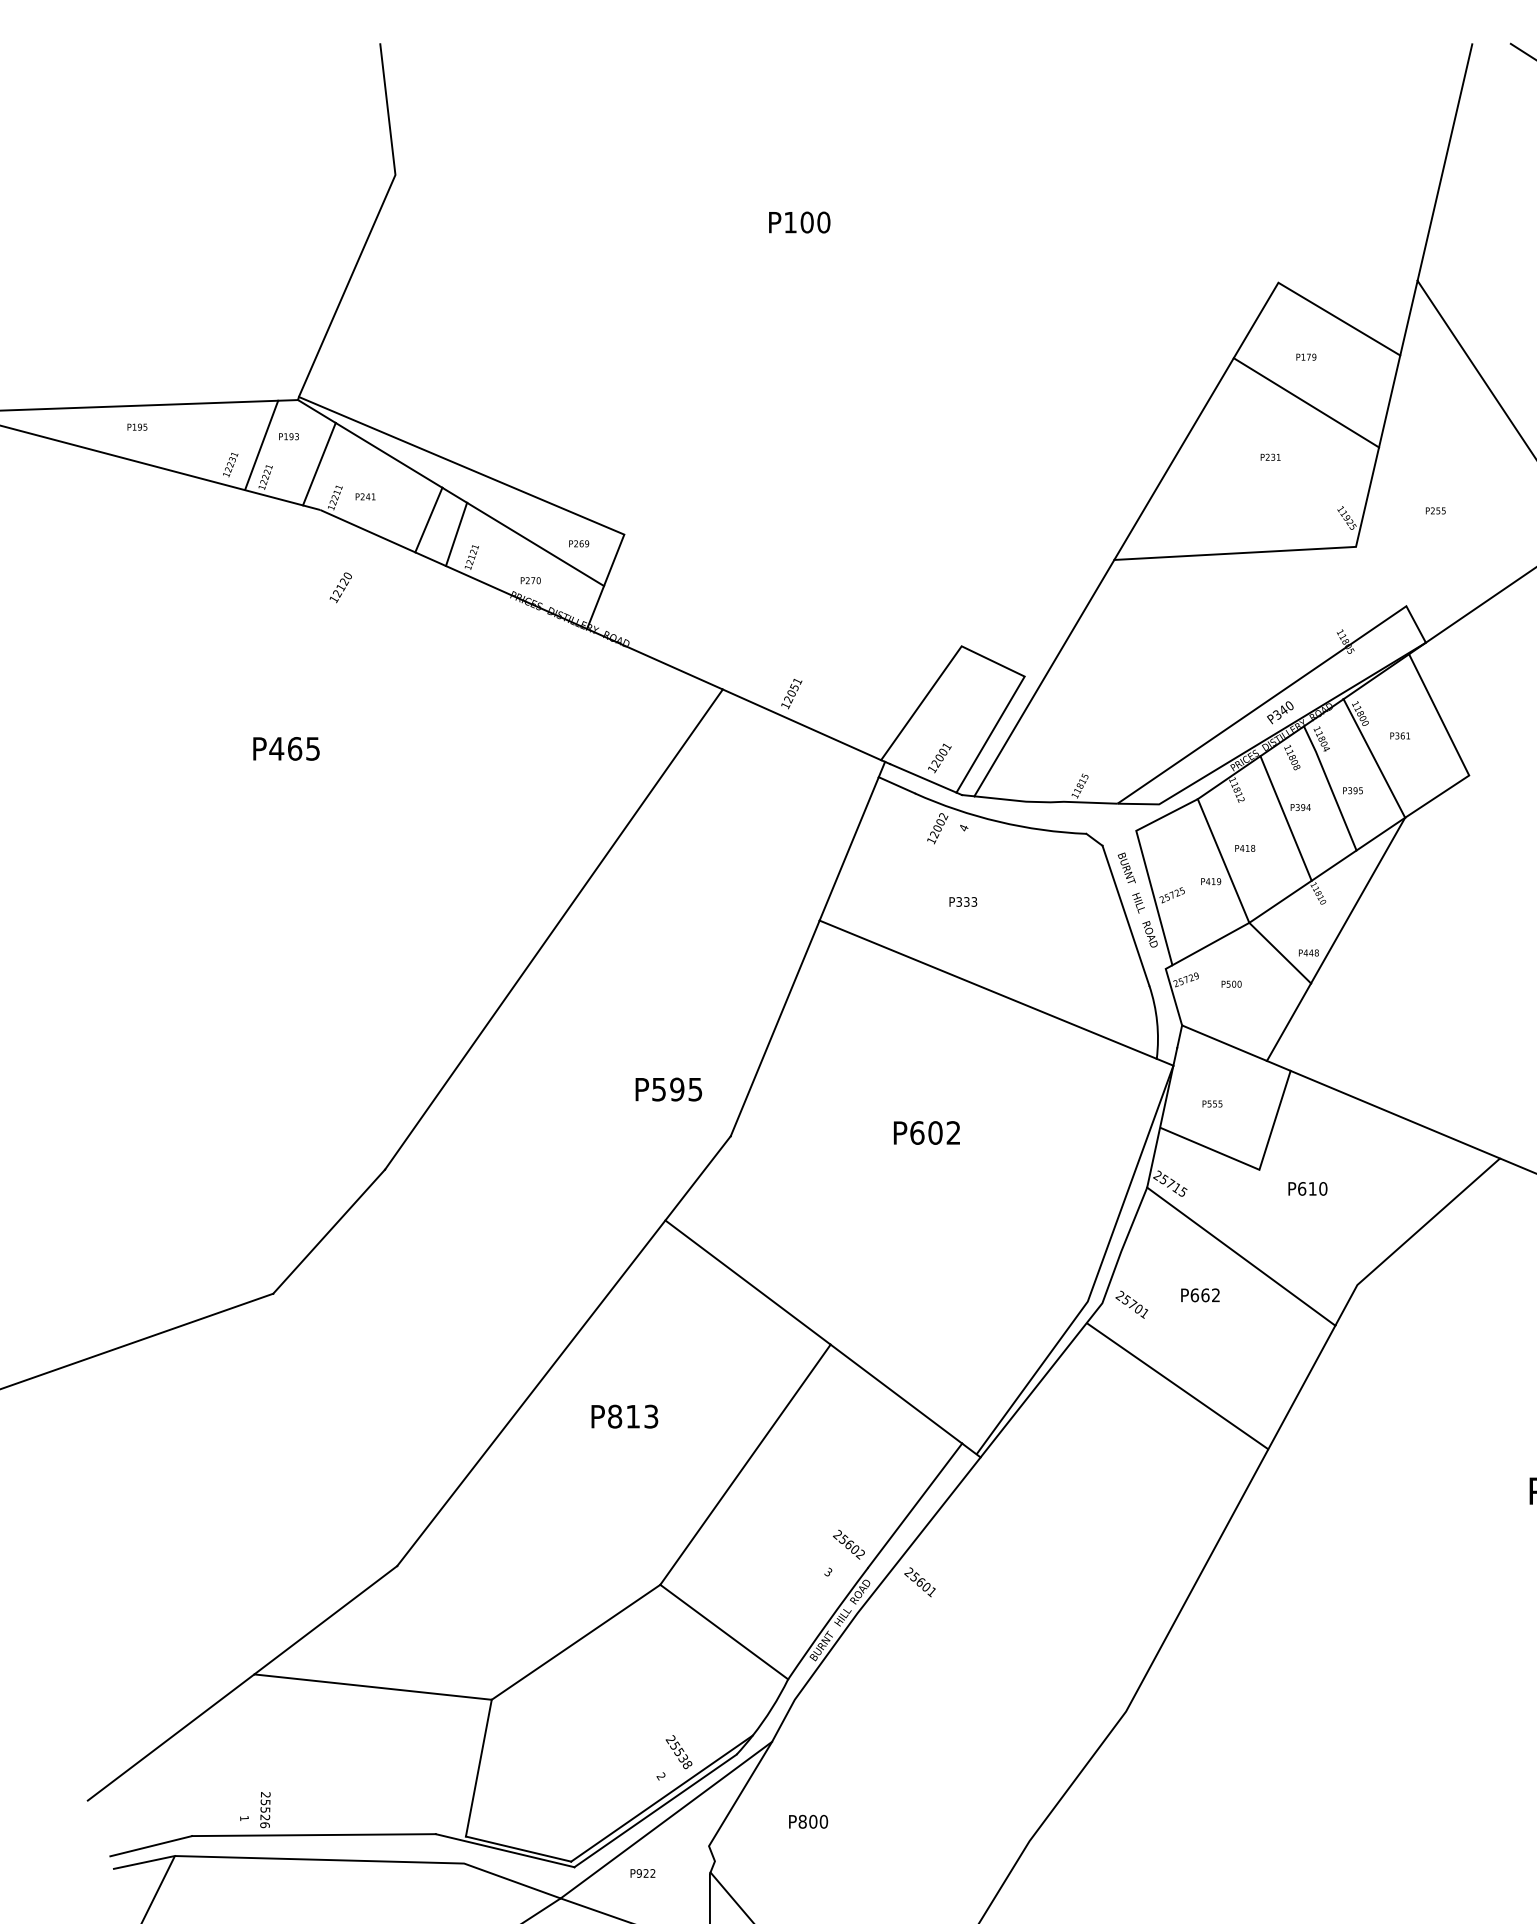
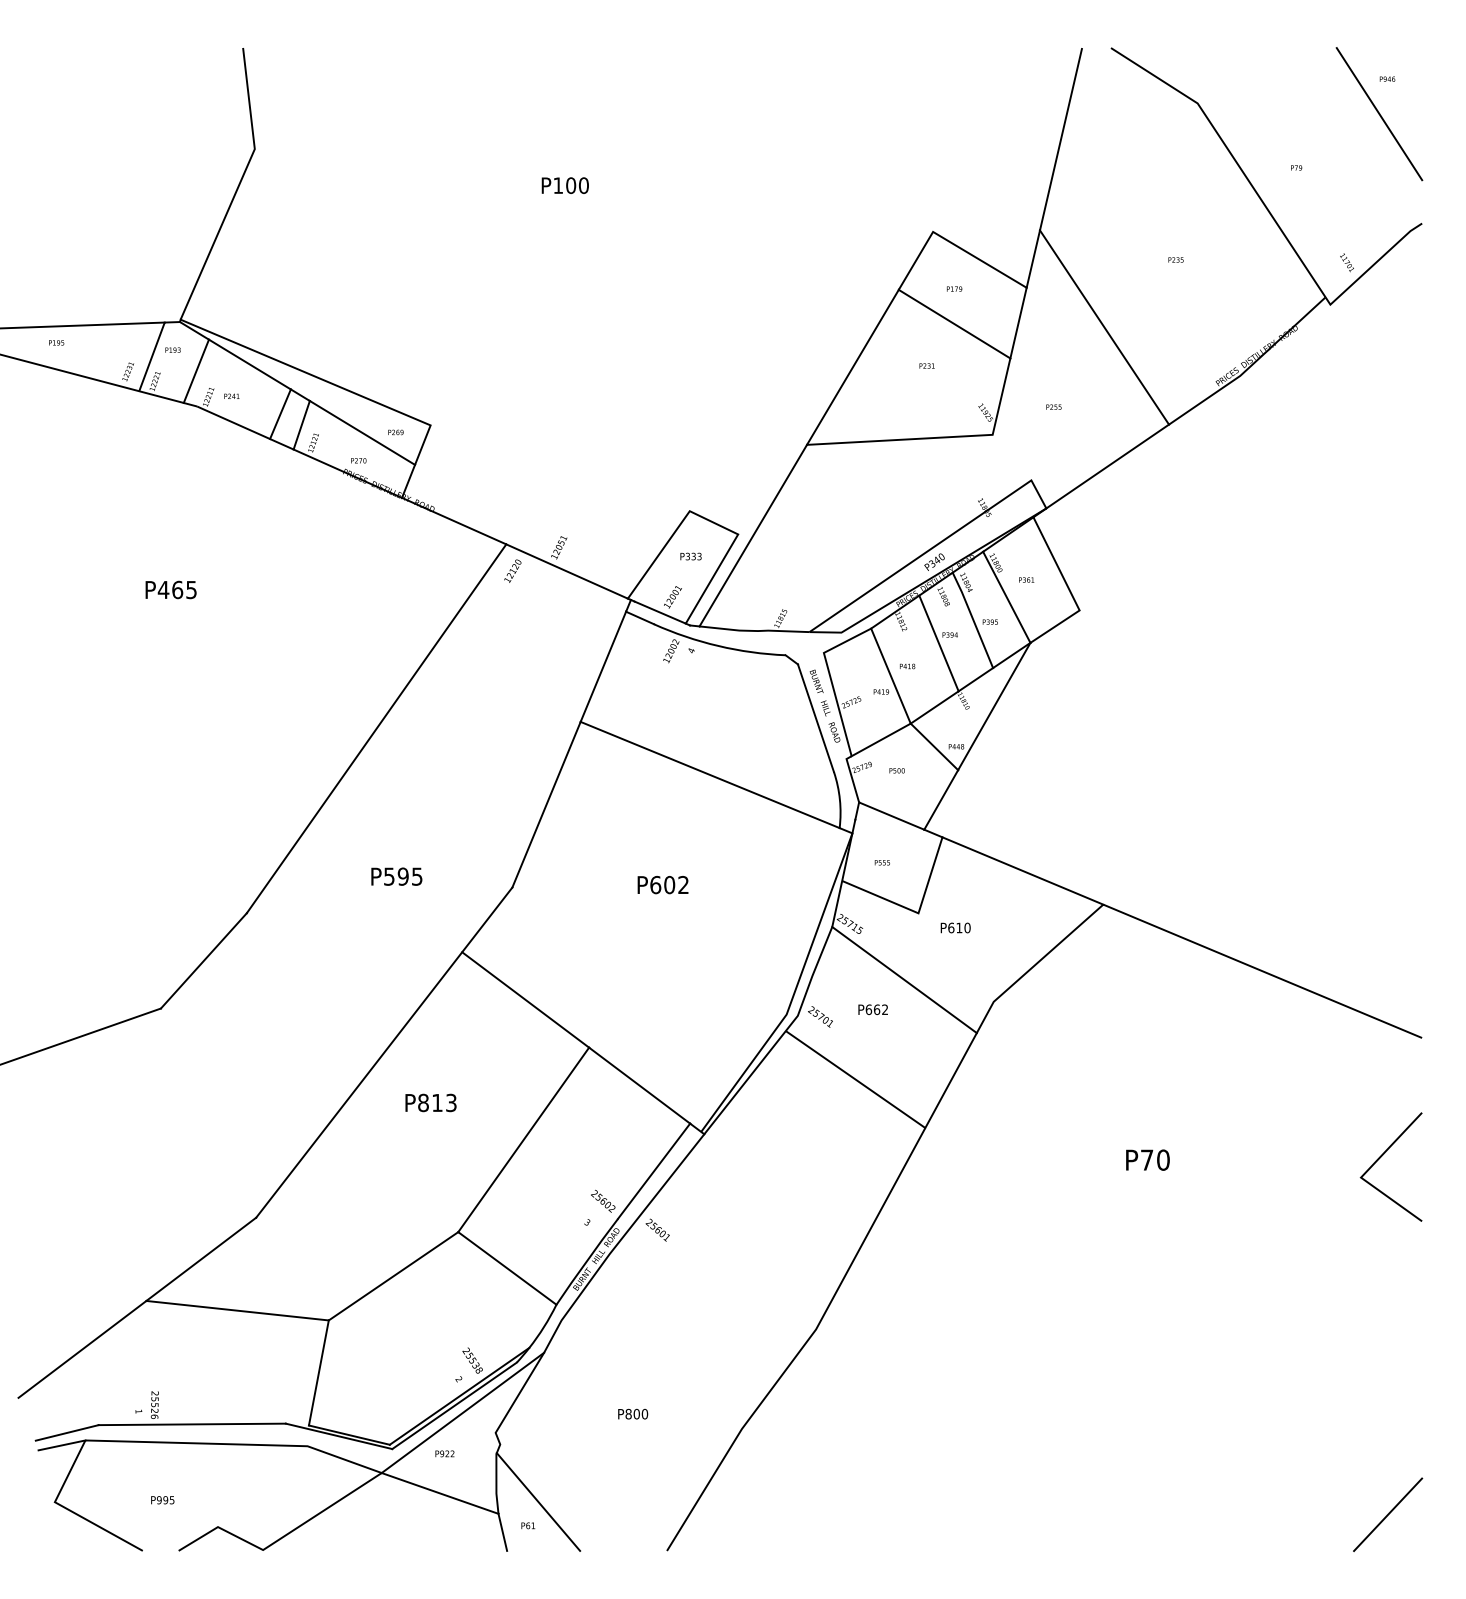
text: (340, 586) -> (512, 570), moved
text: (962, 901) -> (690, 556), moved
text: (668, 1089) -> (396, 876), moved
text: (809, 1820) -> (633, 1413), moved

